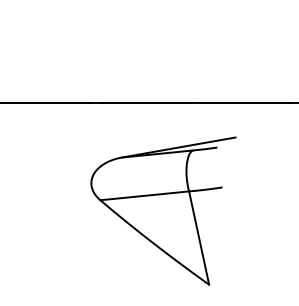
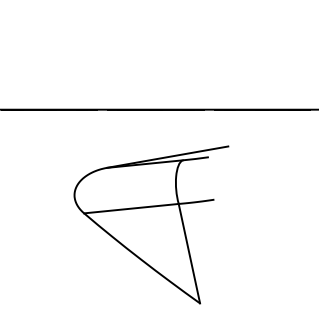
part: (163, 210) -> (151, 224), moved

